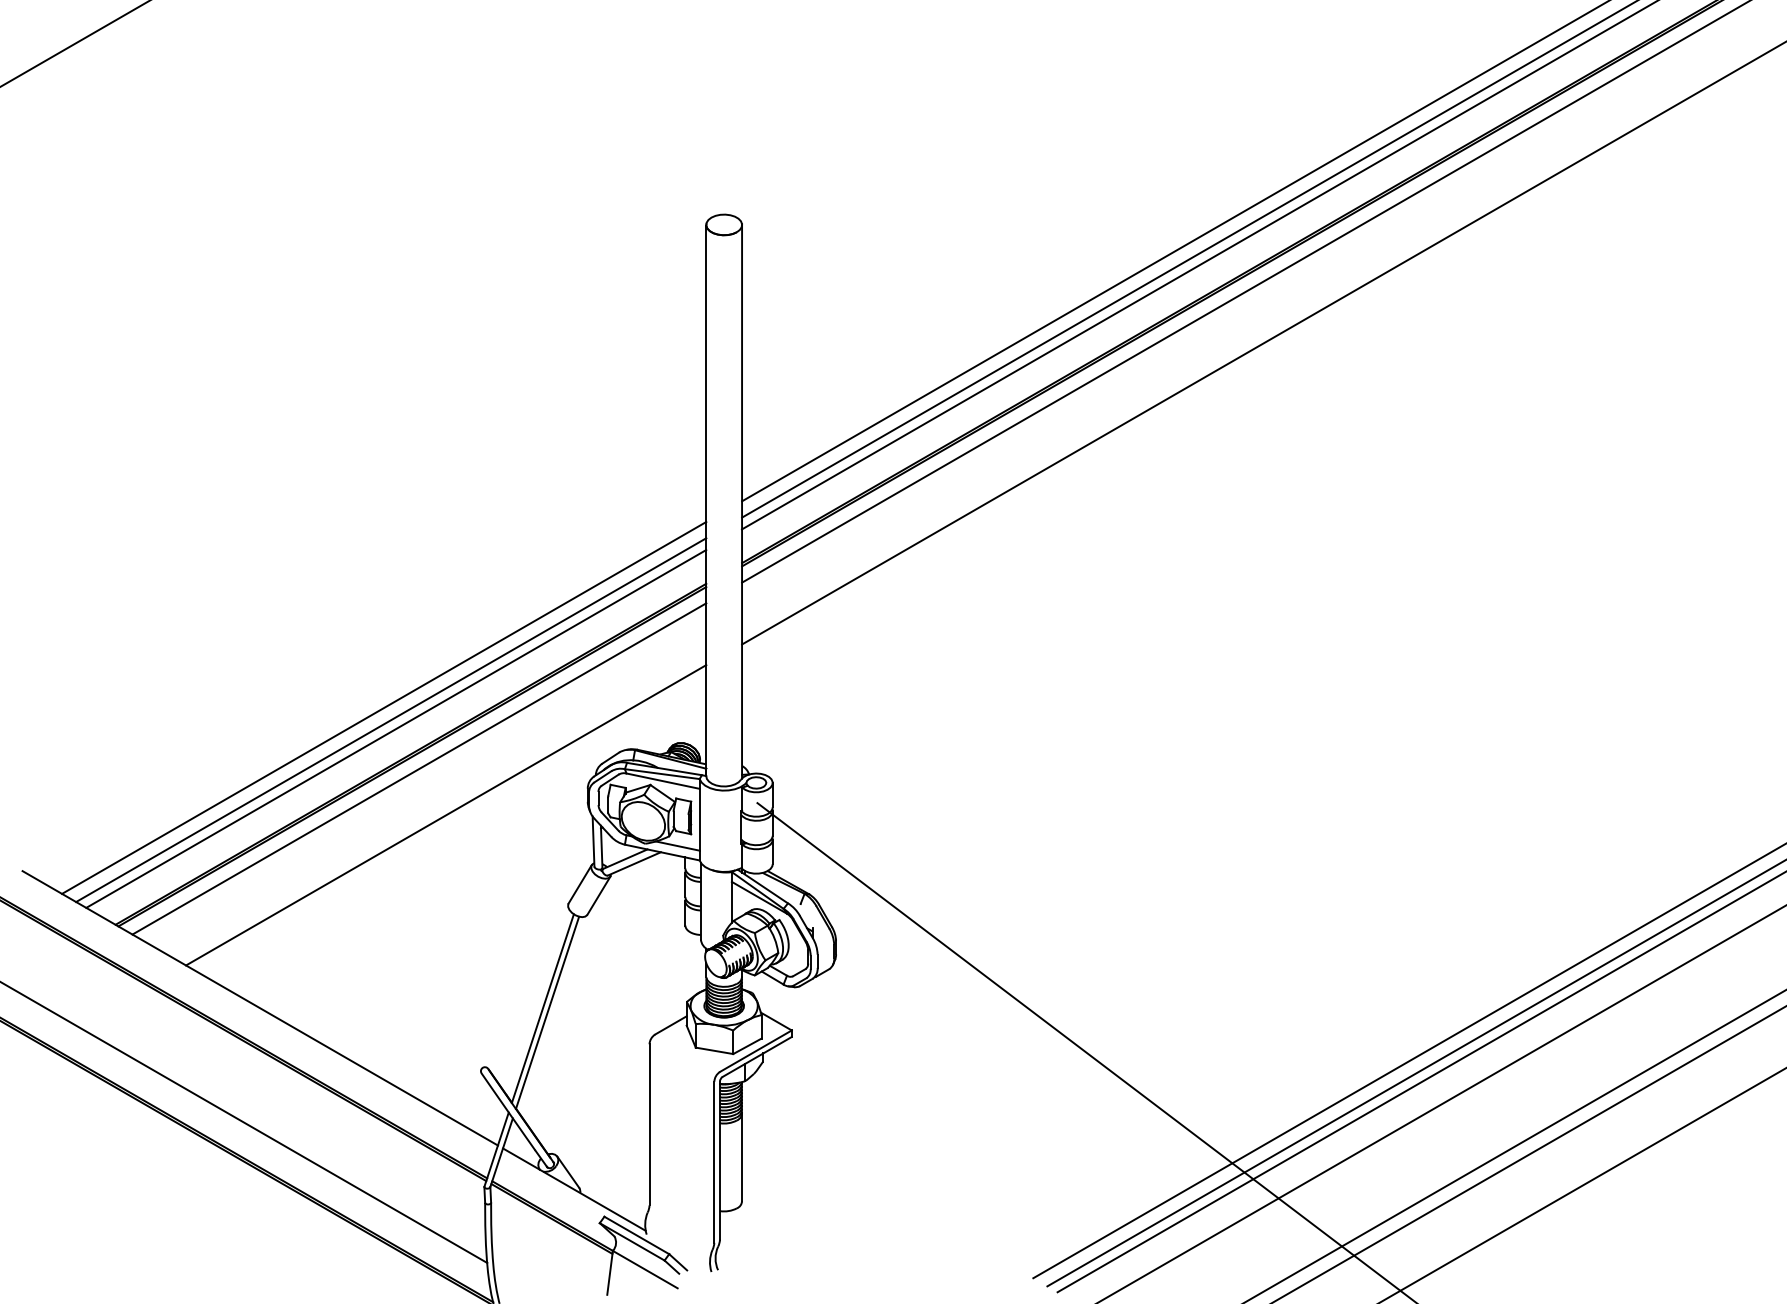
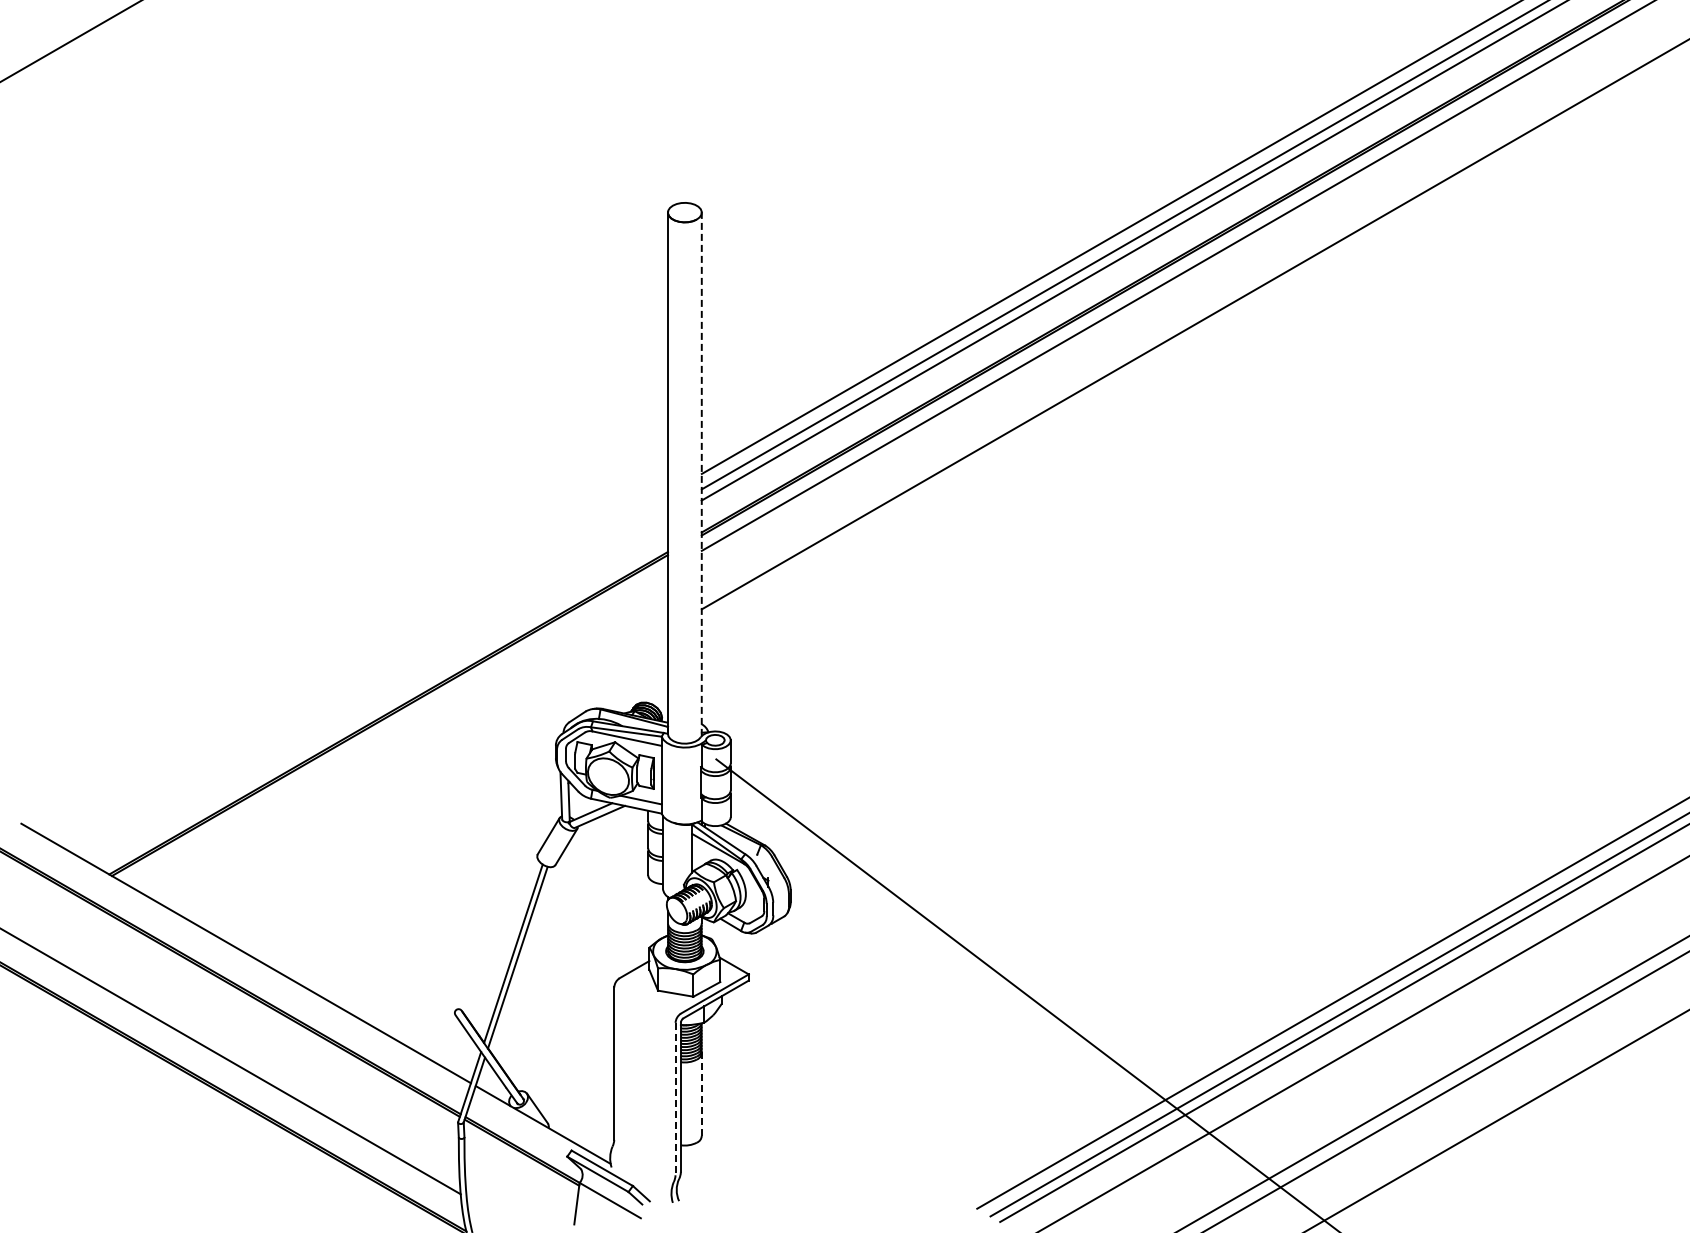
line: (741, 501) -> (701, 474), solid -> dashed
line: (383, 708) -> (362, 669), removed
line: (390, 719) -> (369, 680), removed
line: (395, 729) -> (374, 689), removed
line: (419, 768) -> (396, 726), removed
line: (445, 814) -> (421, 770), removed
line: (741, 1157) -> (701, 1094), solid -> dashed
line: (714, 1162) -> (675, 1099), solid -> dashed

